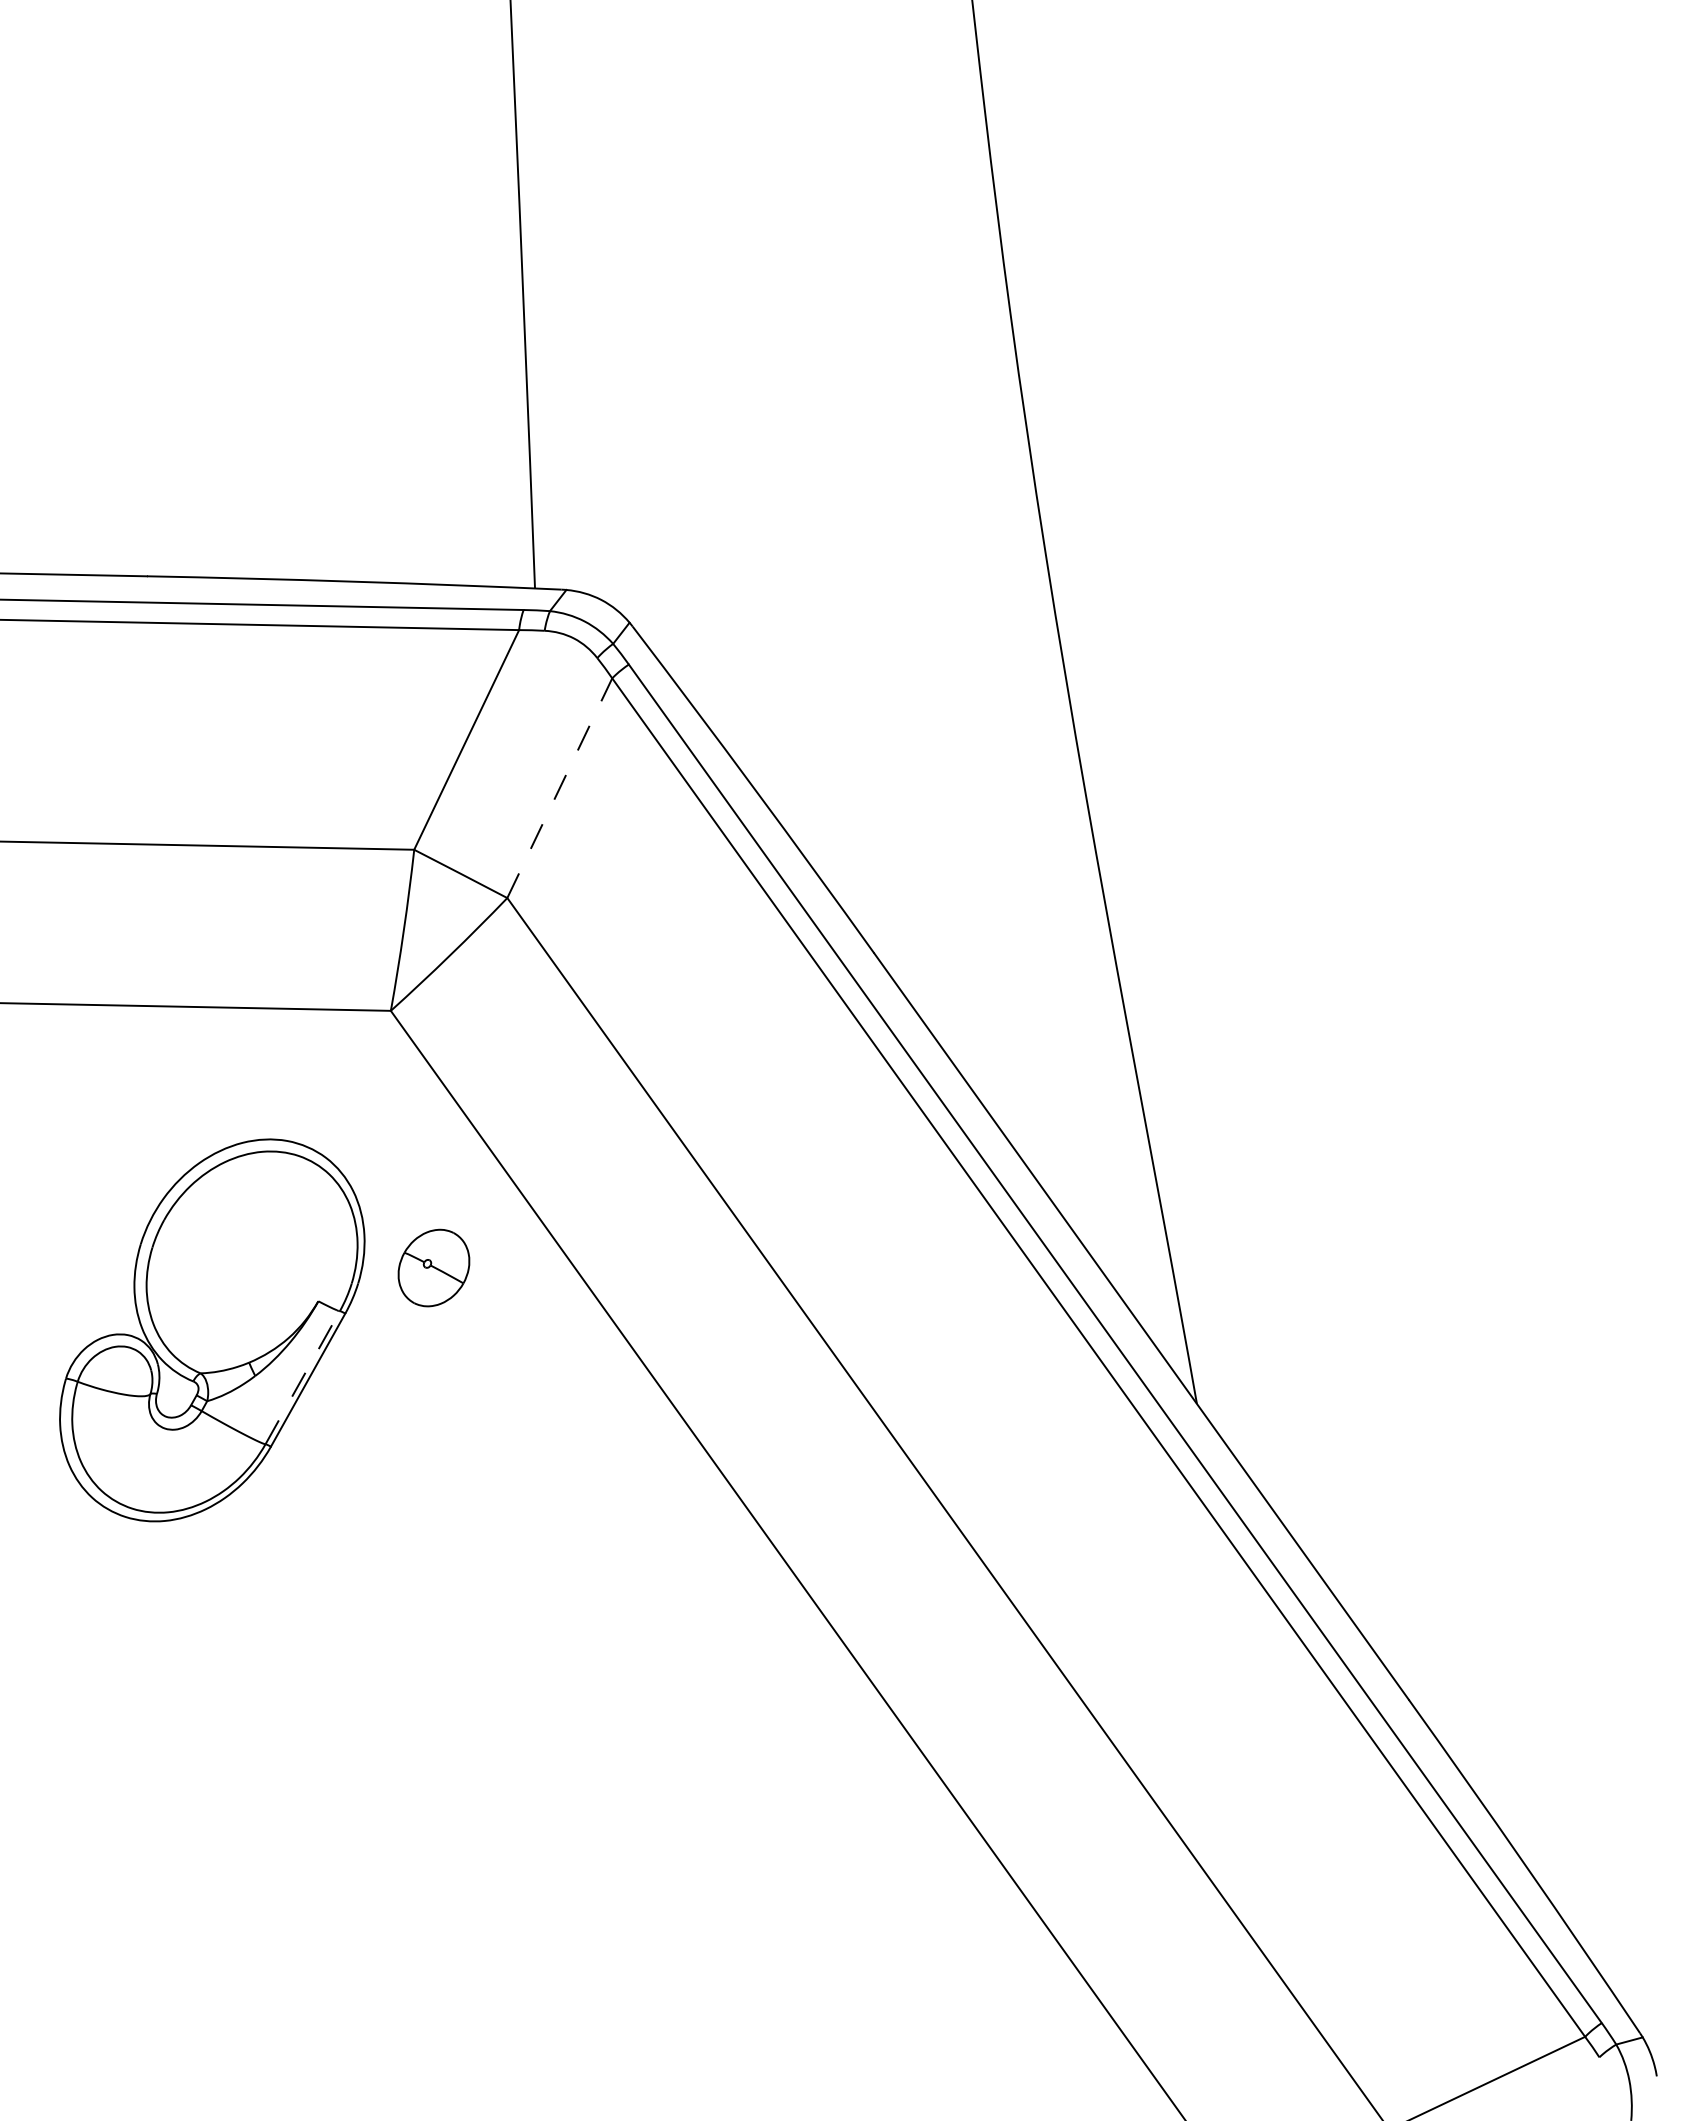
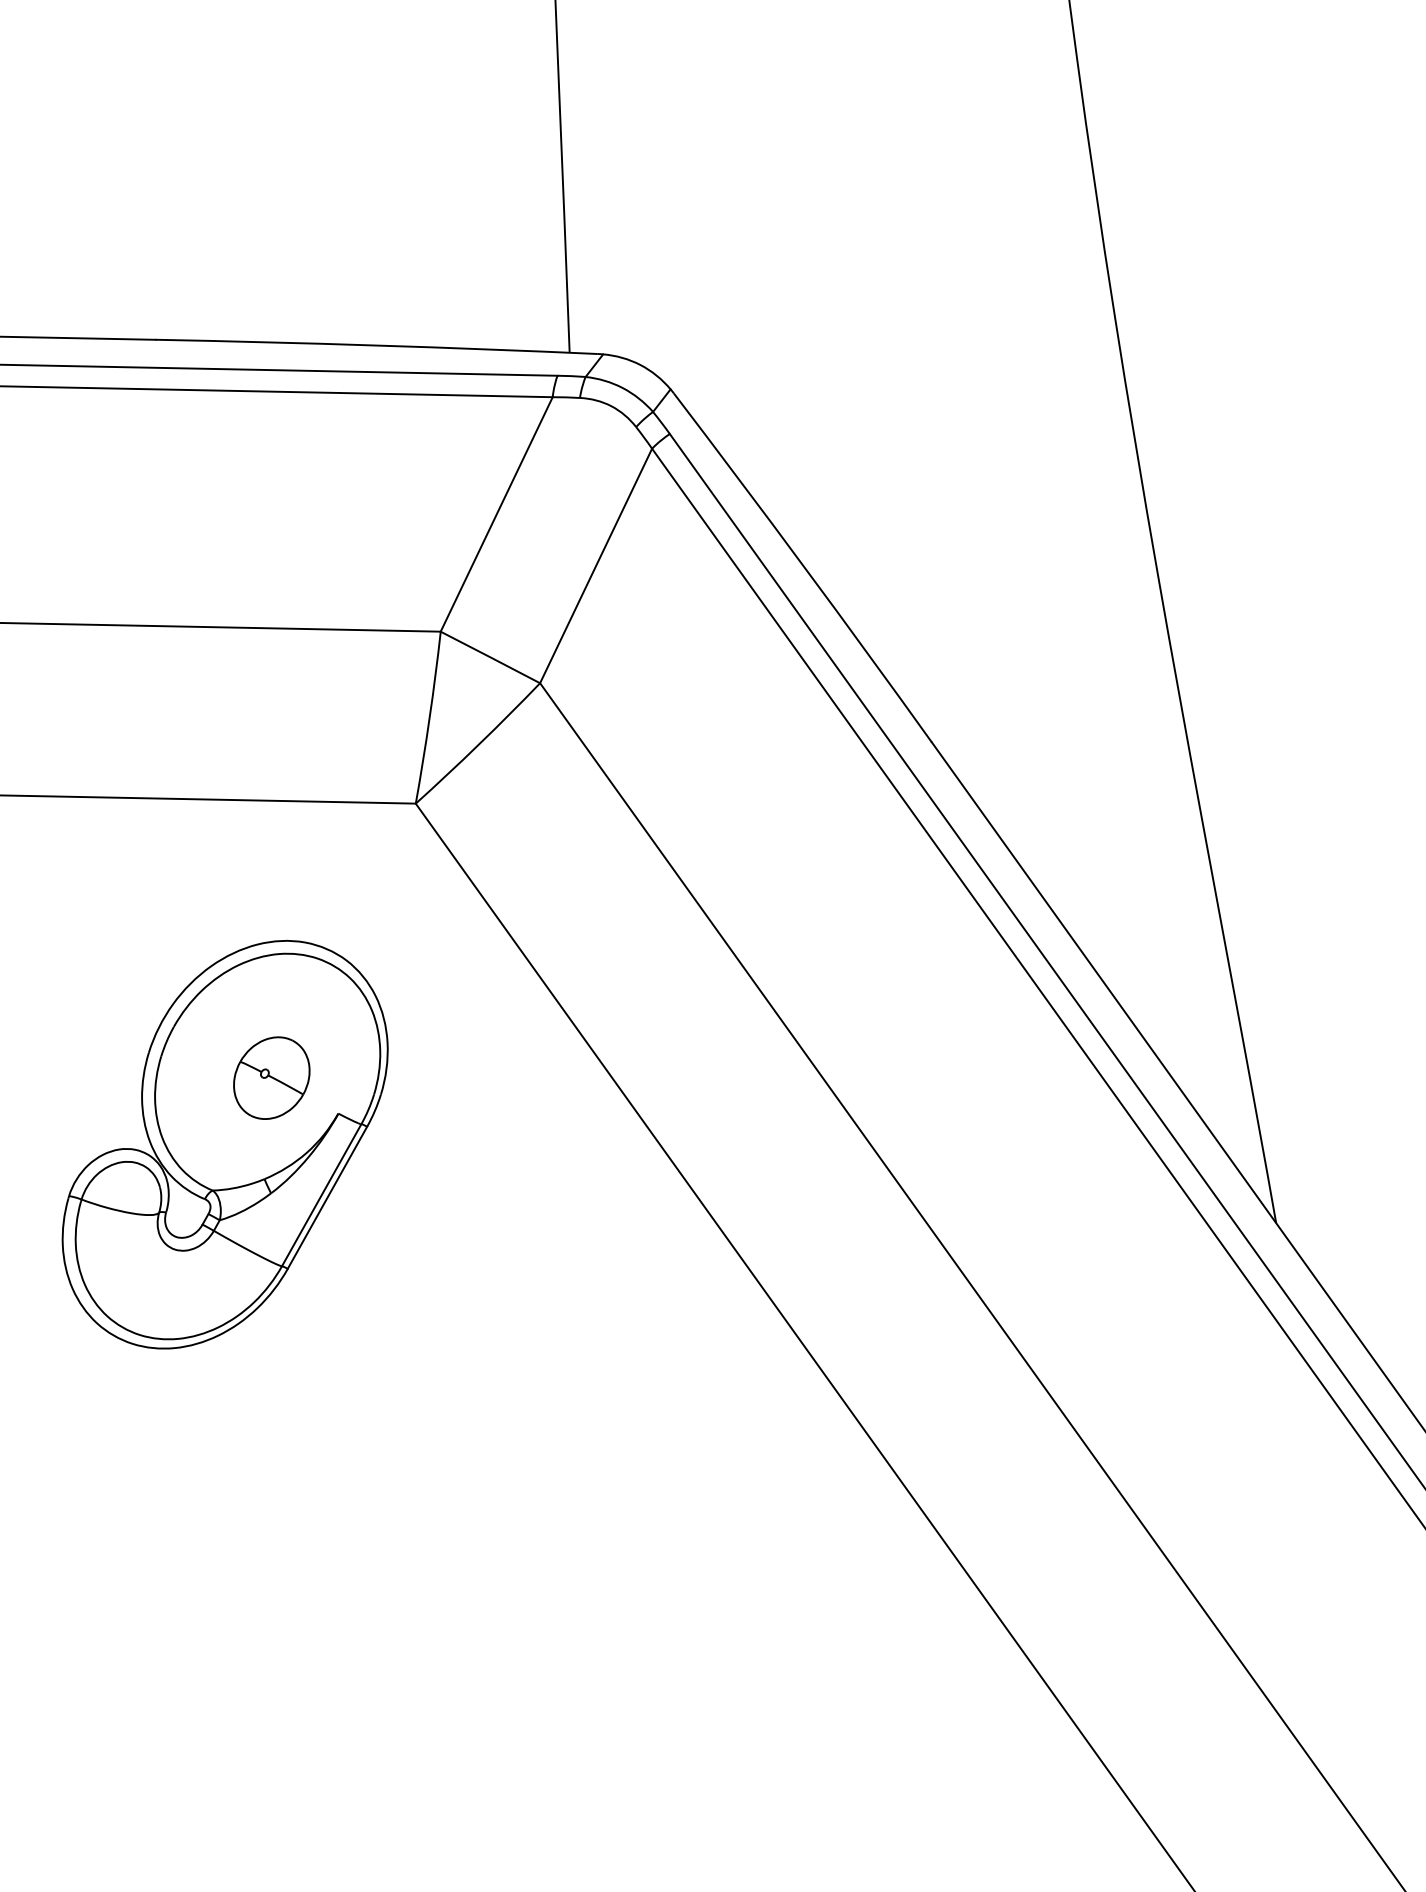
line: (559, 788) -> (595, 566), dashed -> solid
part: (433, 1267) -> (271, 1077), moved
line: (302, 1377) -> (321, 1194), dashed -> solid

